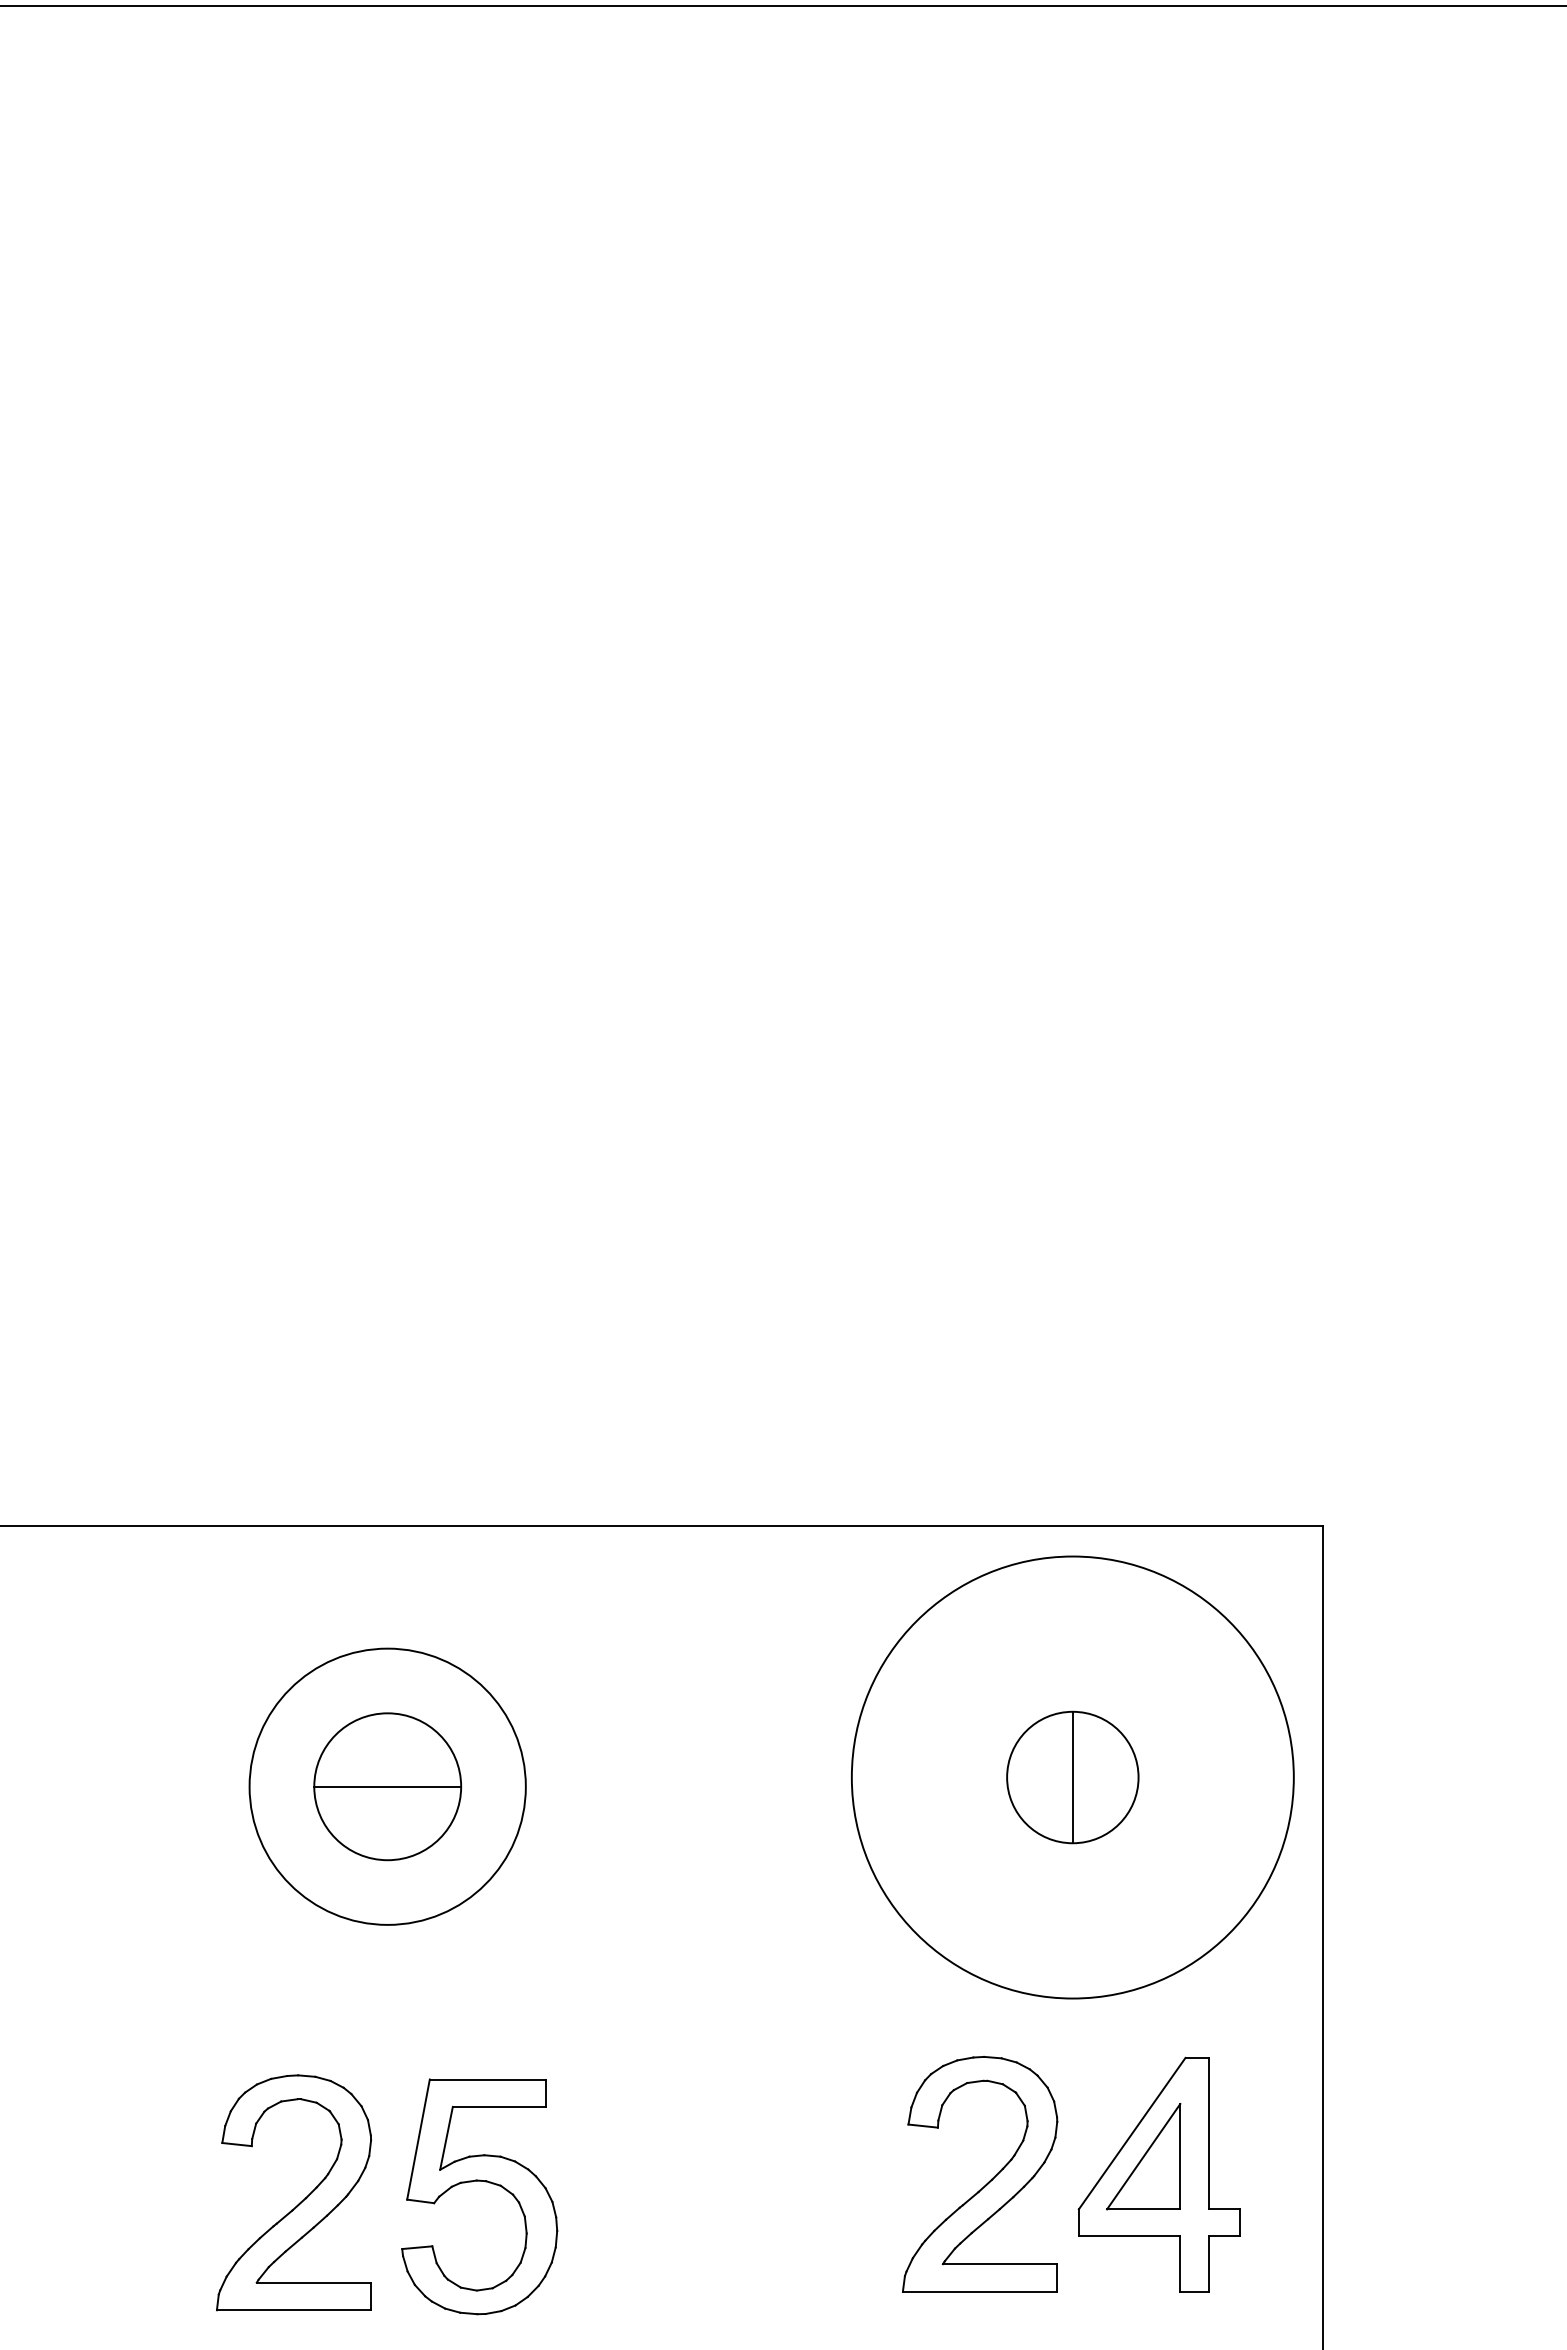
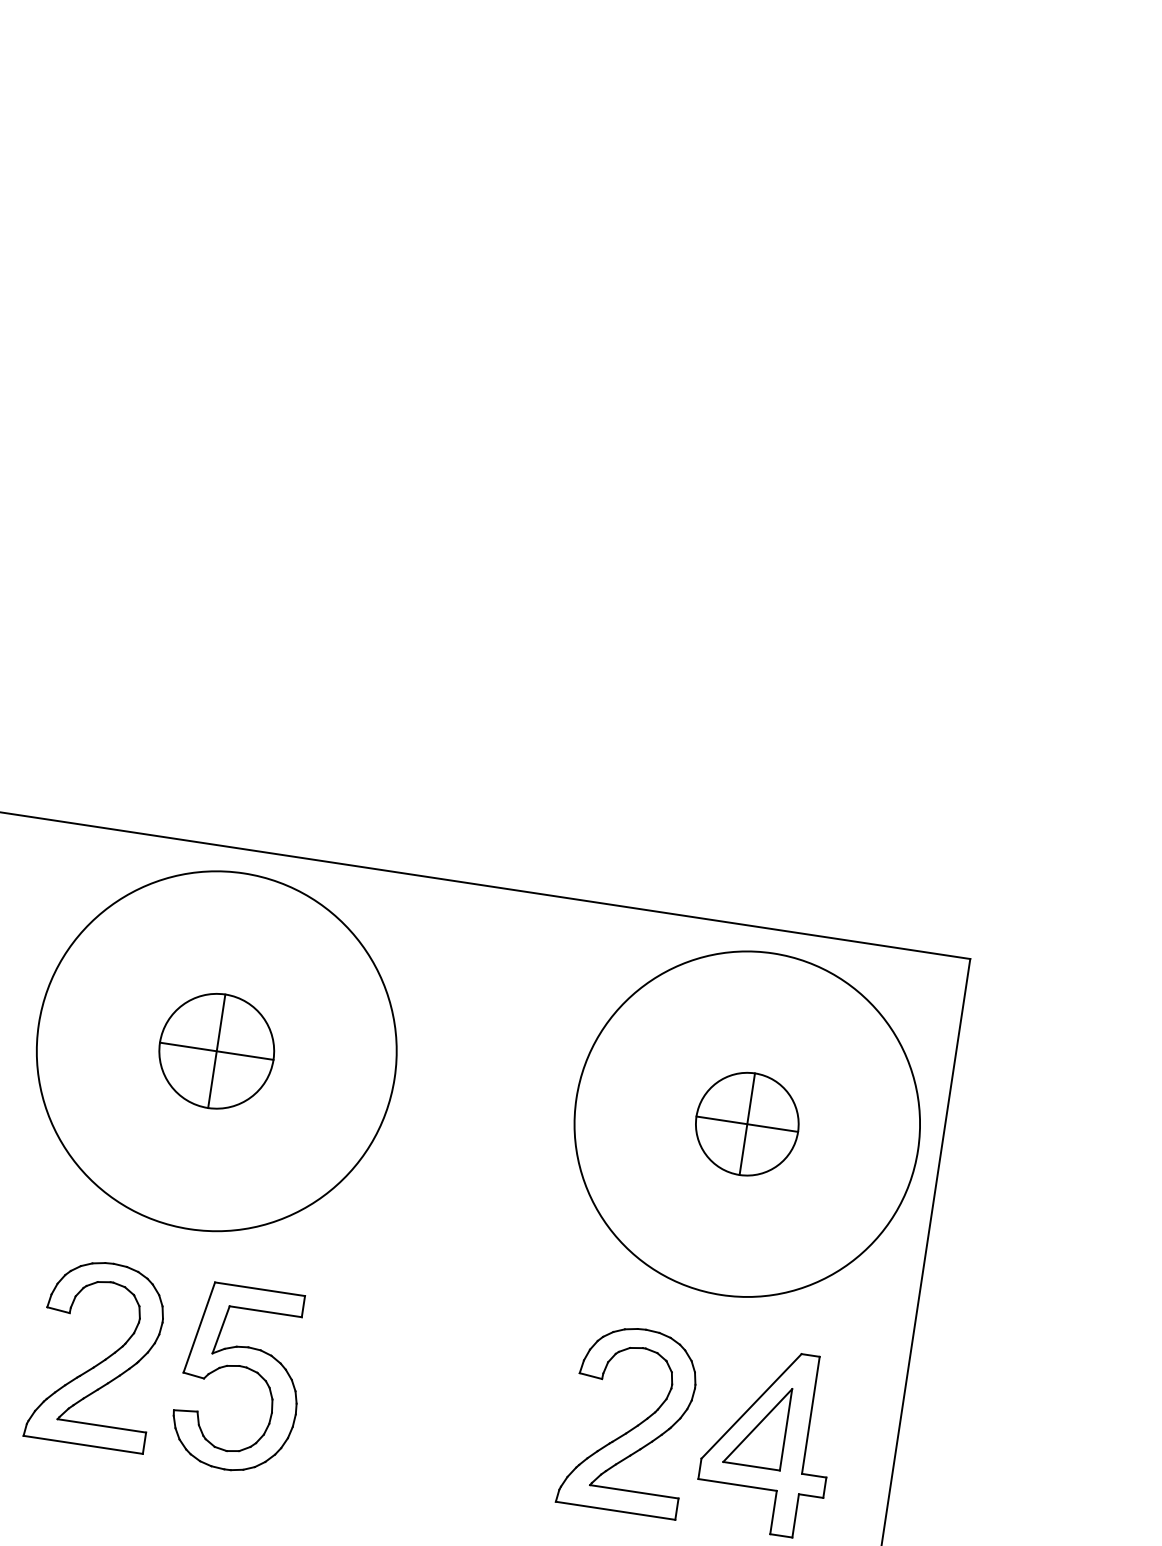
line: (1072, 1777) -> (747, 1124), added
circle: (387, 1786) -> (216, 1051), size x1.67
line: (387, 1786) -> (216, 1051), added

